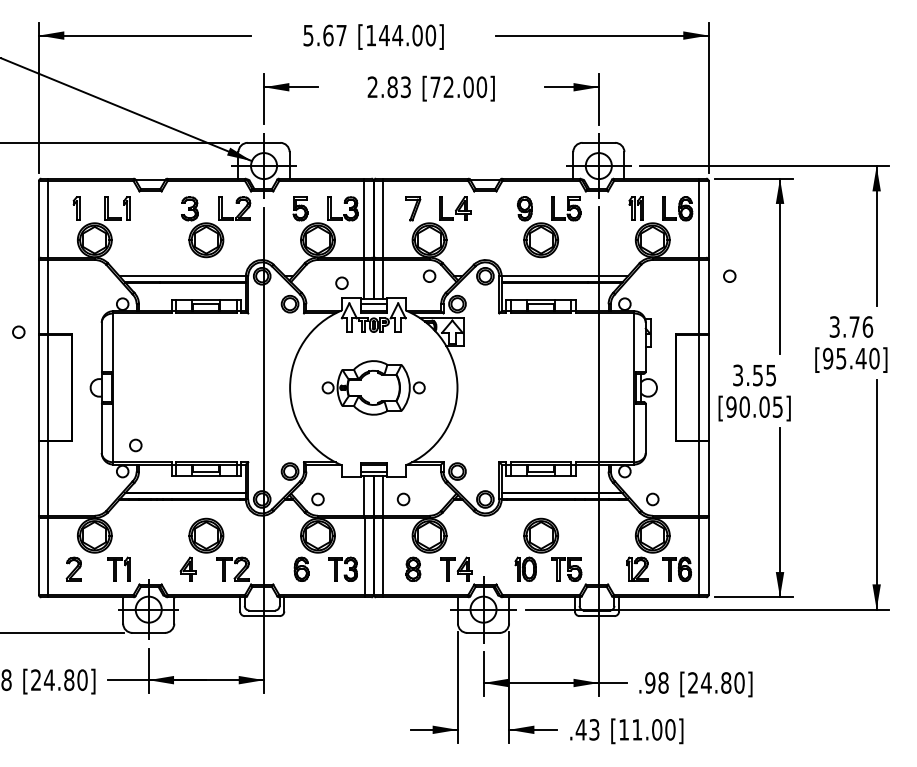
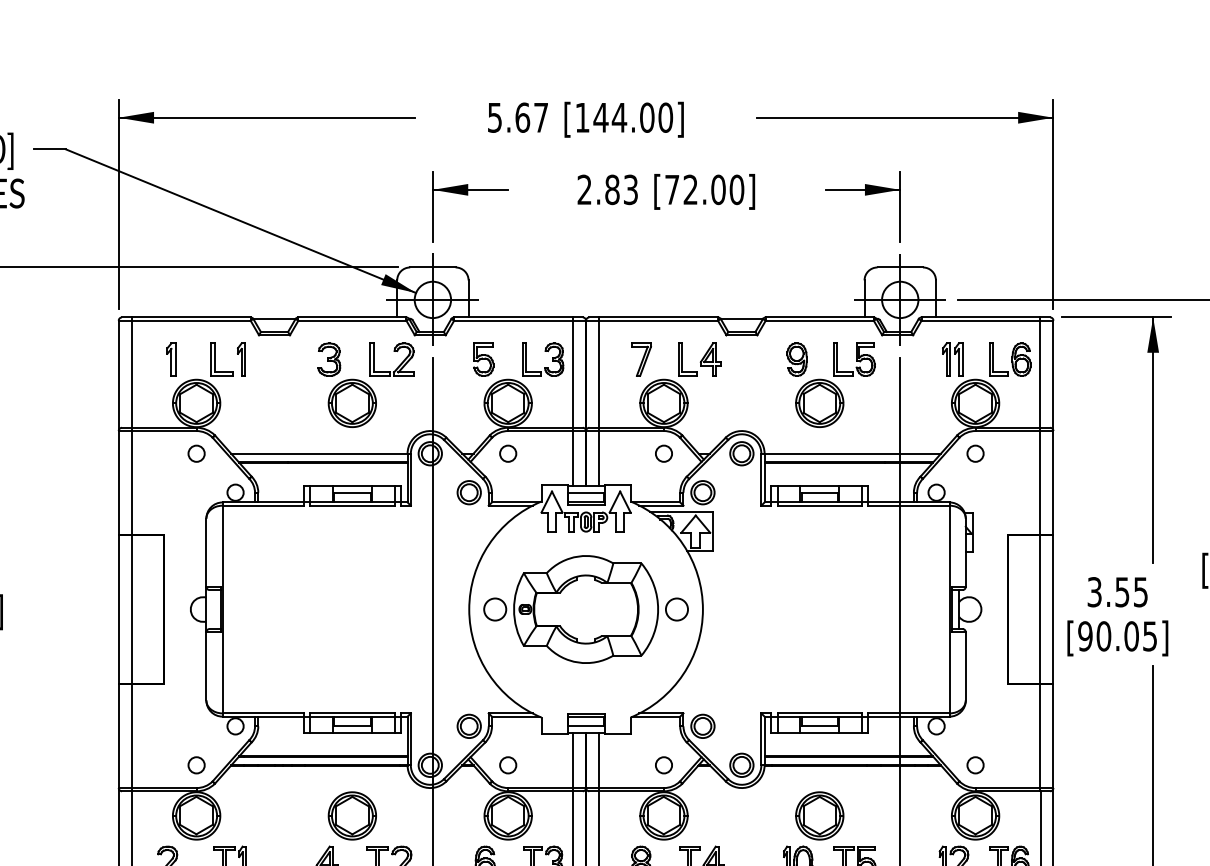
circle: (729, 275) -> (975, 452), moved
circle: (341, 282) -> (507, 452), moved
circle: (18, 331) -> (196, 452), moved
part: (373, 387) -> (585, 609), size x1.43
circle: (135, 445) -> (196, 765), moved
circle: (403, 499) -> (663, 765), moved

